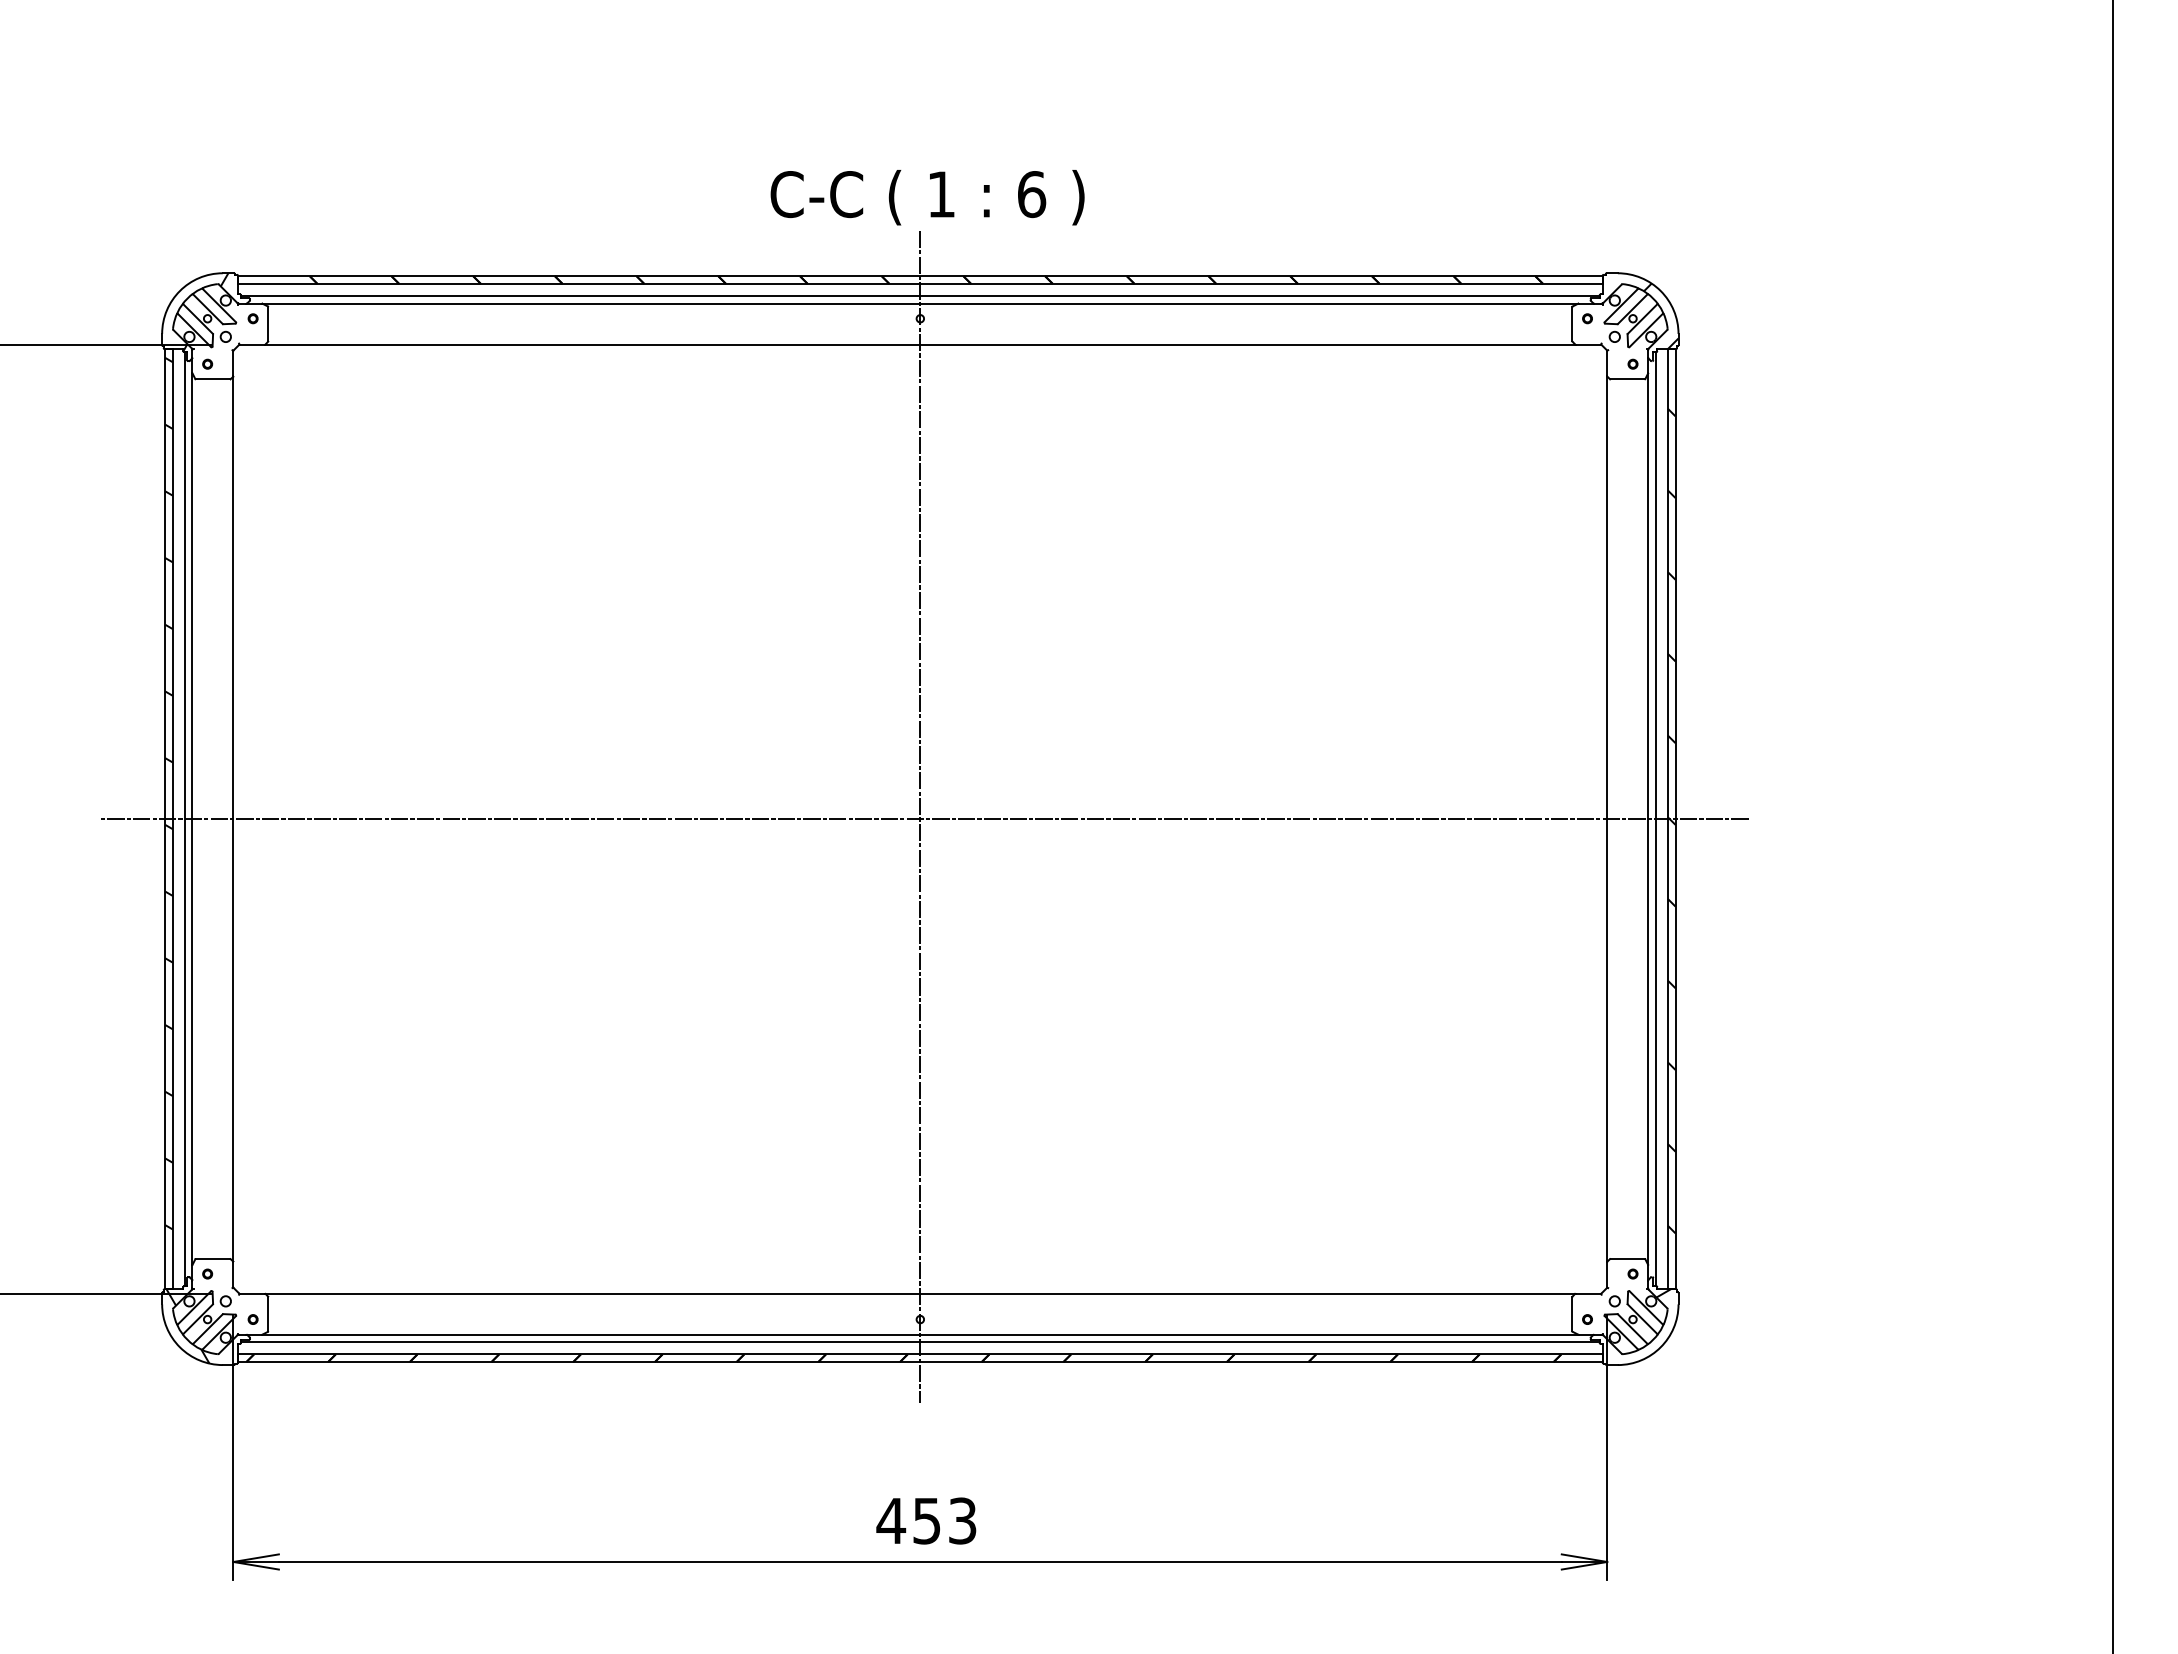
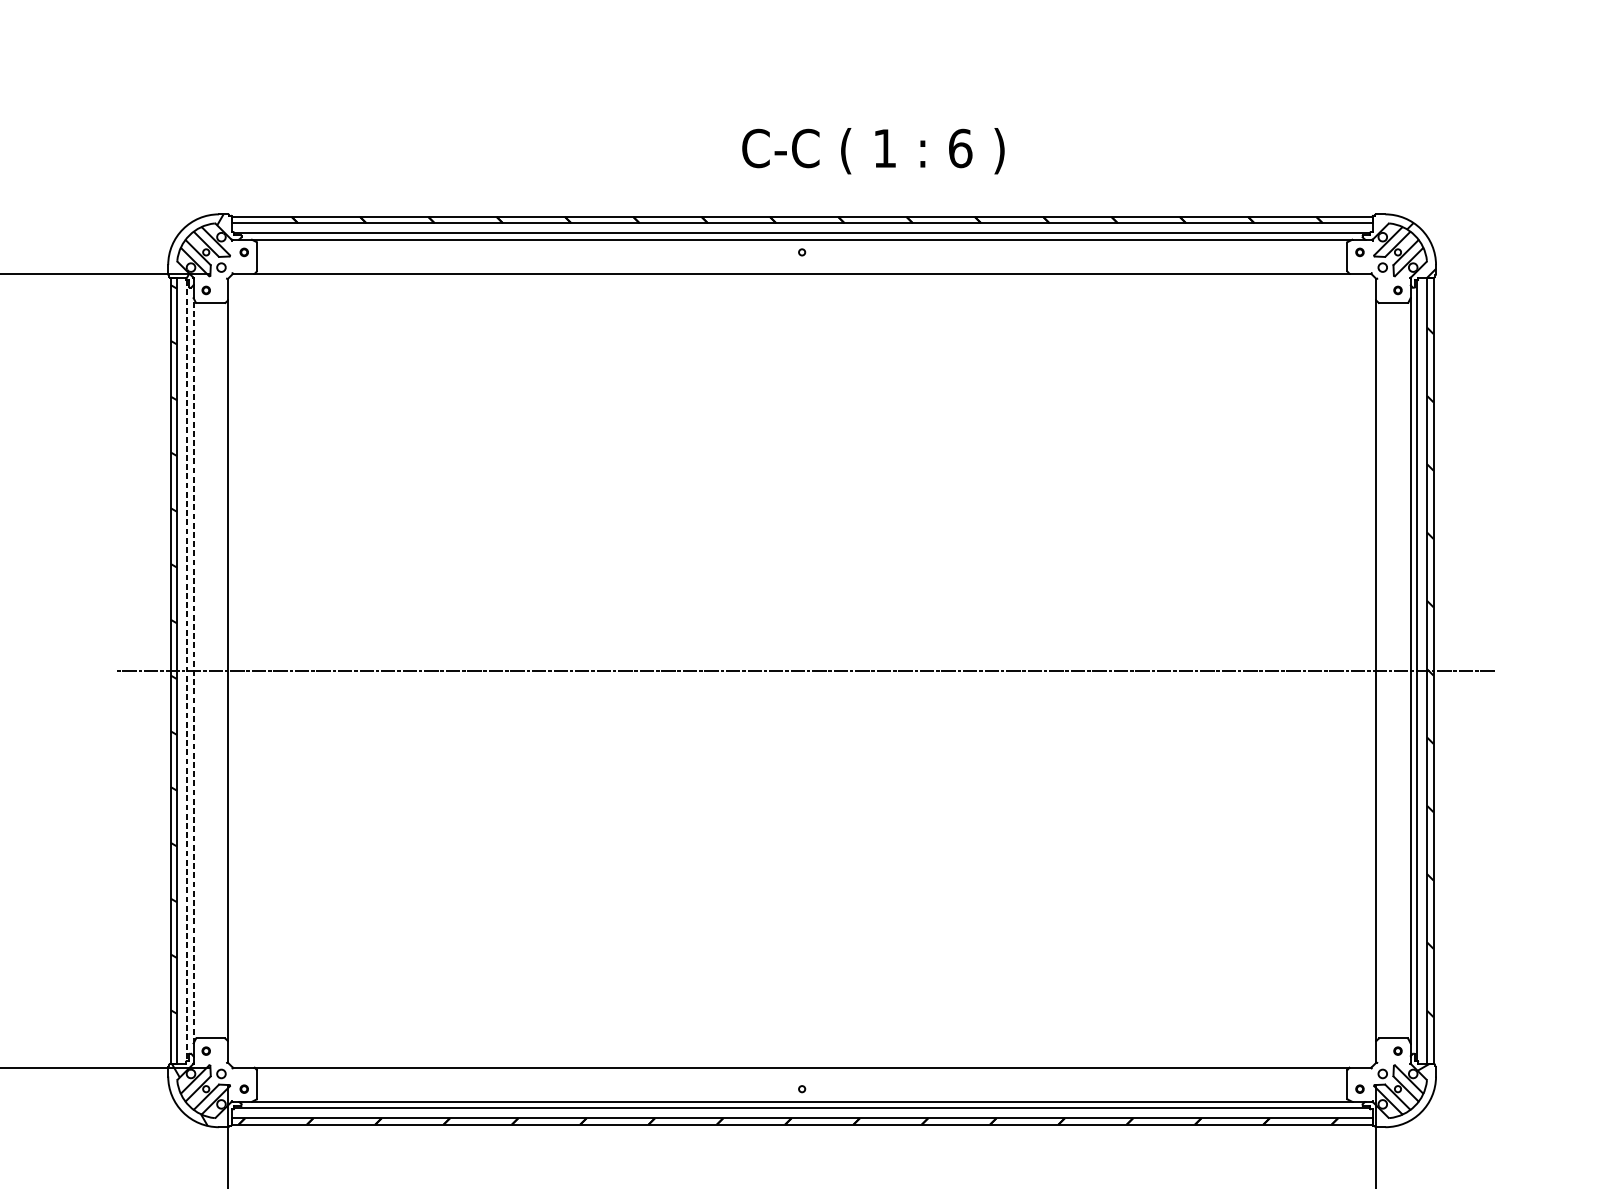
text: (927, 197) -> (873, 151), moved
line: (920, 816) -> (802, 668), removed
line: (192, 818) -> (193, 670), solid -> dashed
line: (184, 819) -> (186, 671), solid -> dashed

